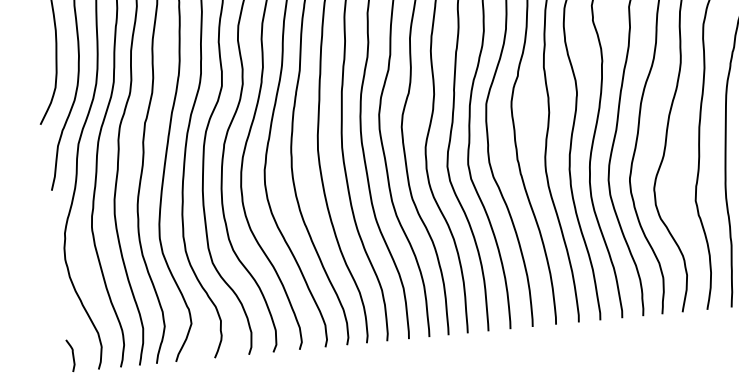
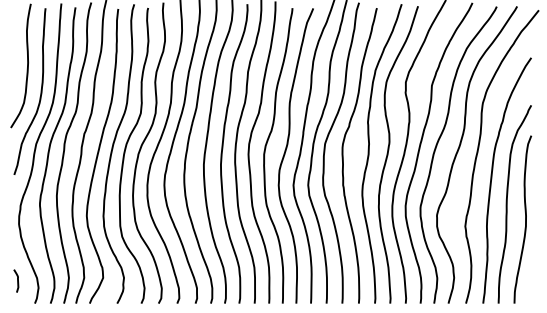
curve: (72, 354) -> (17, 280), moved

